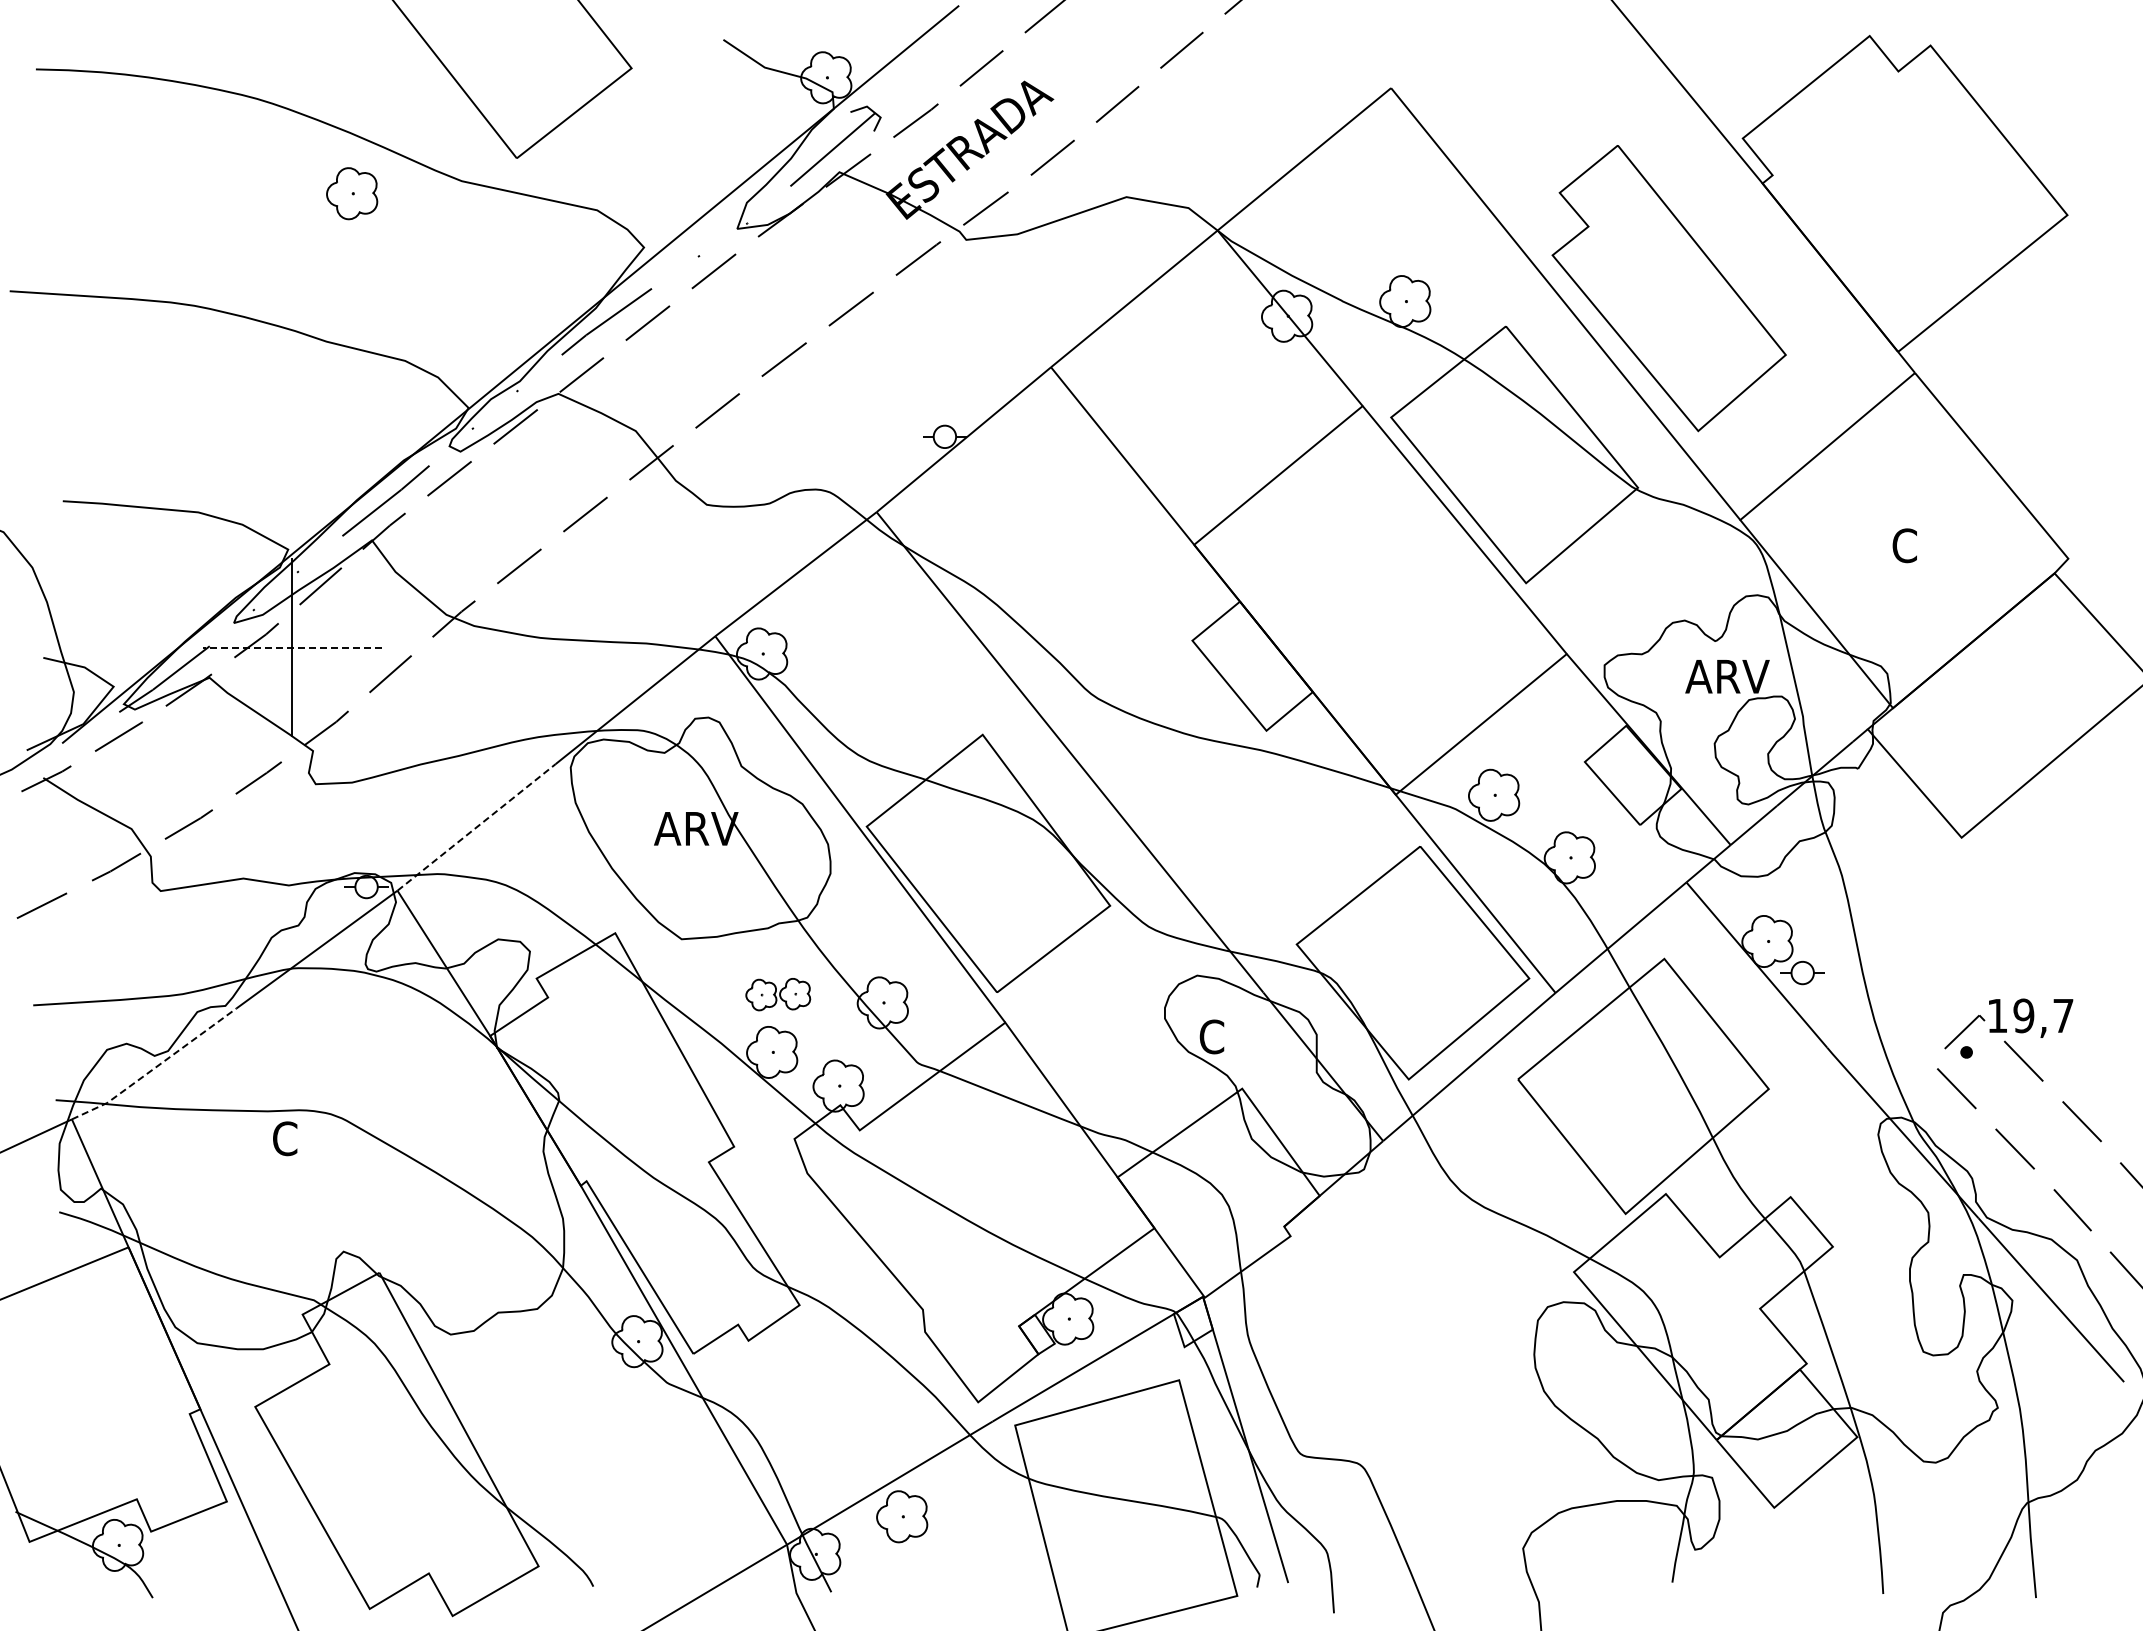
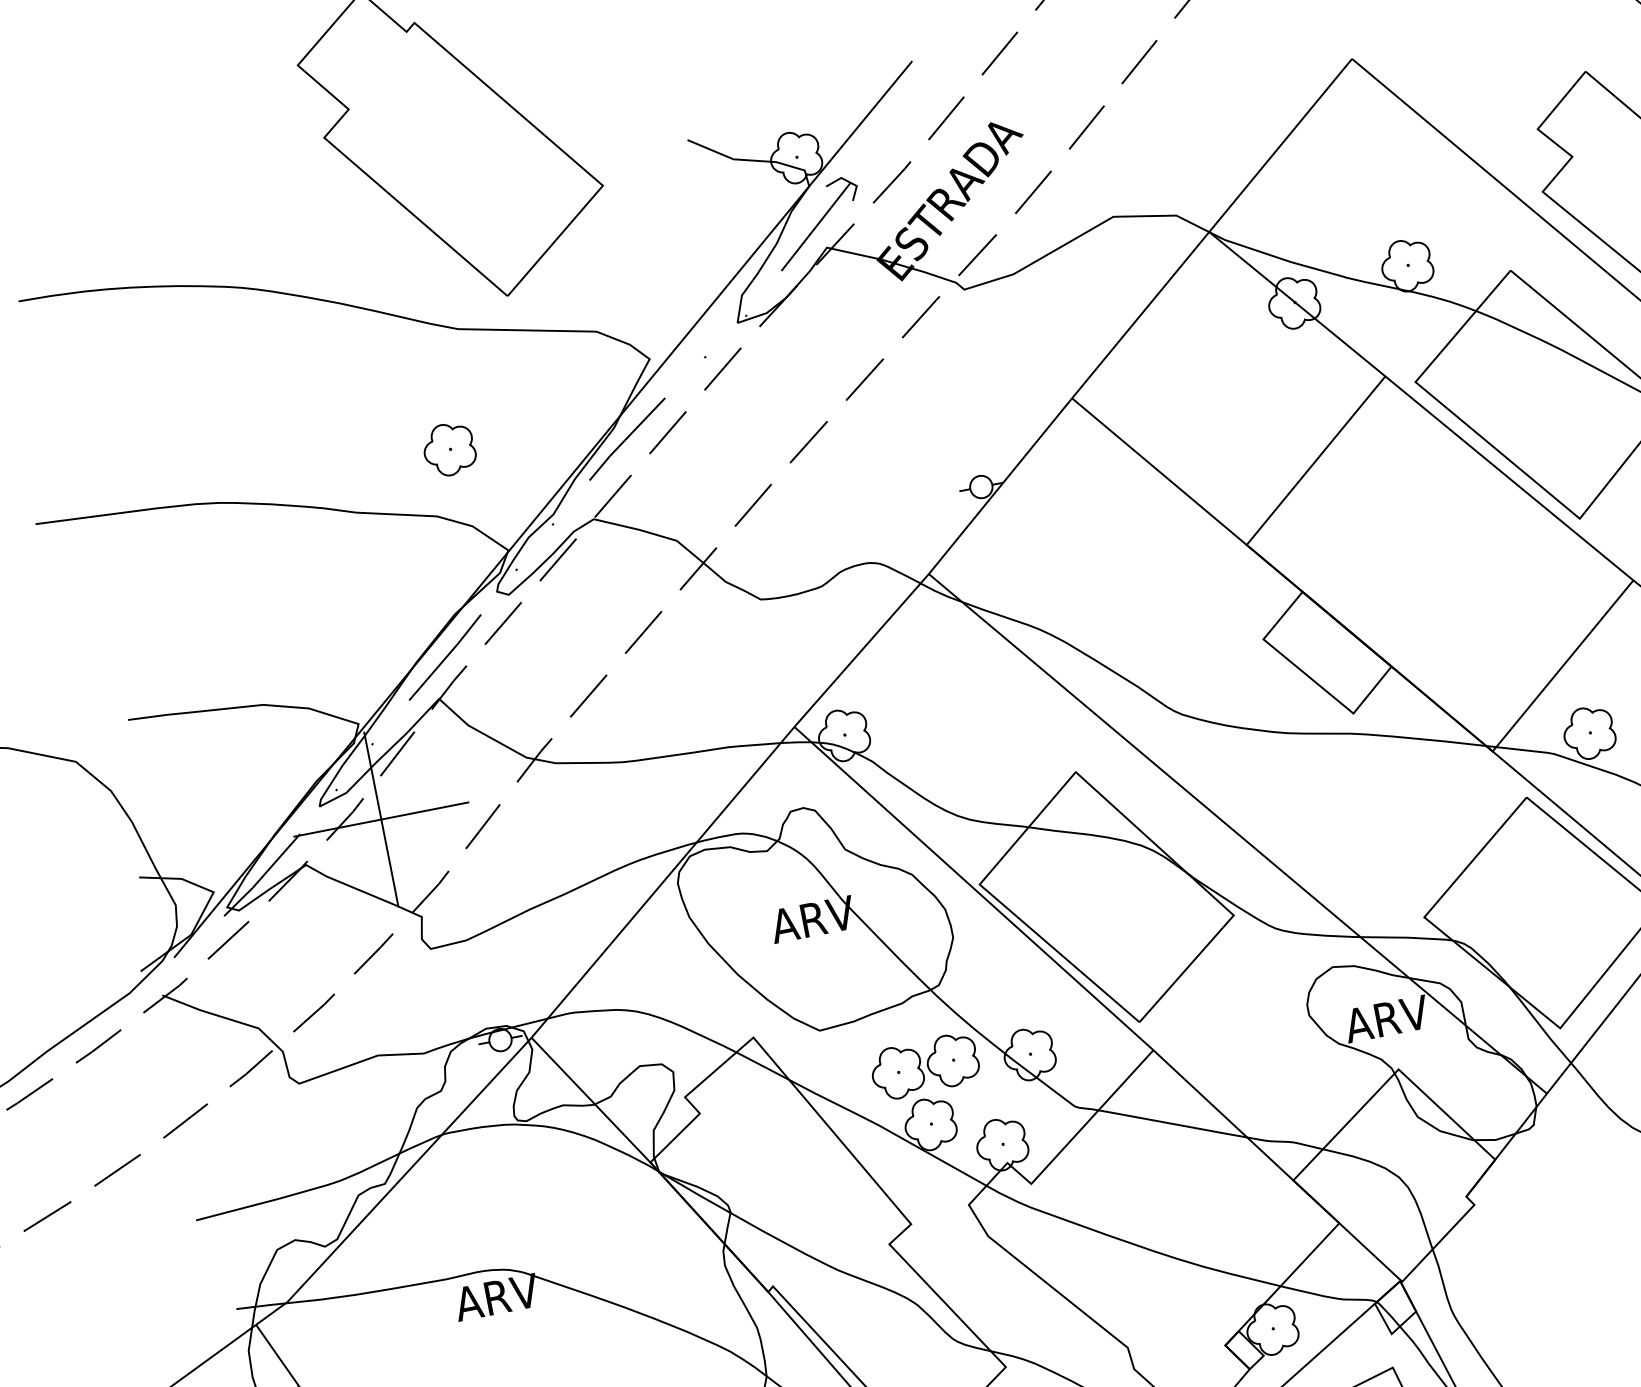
part: (352, 193) -> (449, 449), moved
line: (292, 647) -> (381, 819), dashed -> solid
line: (476, 827) -> (596, 960), dashed -> solid
part: (778, 994) -> (925, 1066), size x1.67
text: (1240, 1036) -> (1386, 1018), C -> ARV
line: (155, 1067) -> (328, 1257), dashed -> solid
text: (313, 1138) -> (496, 1297), C -> ARV

